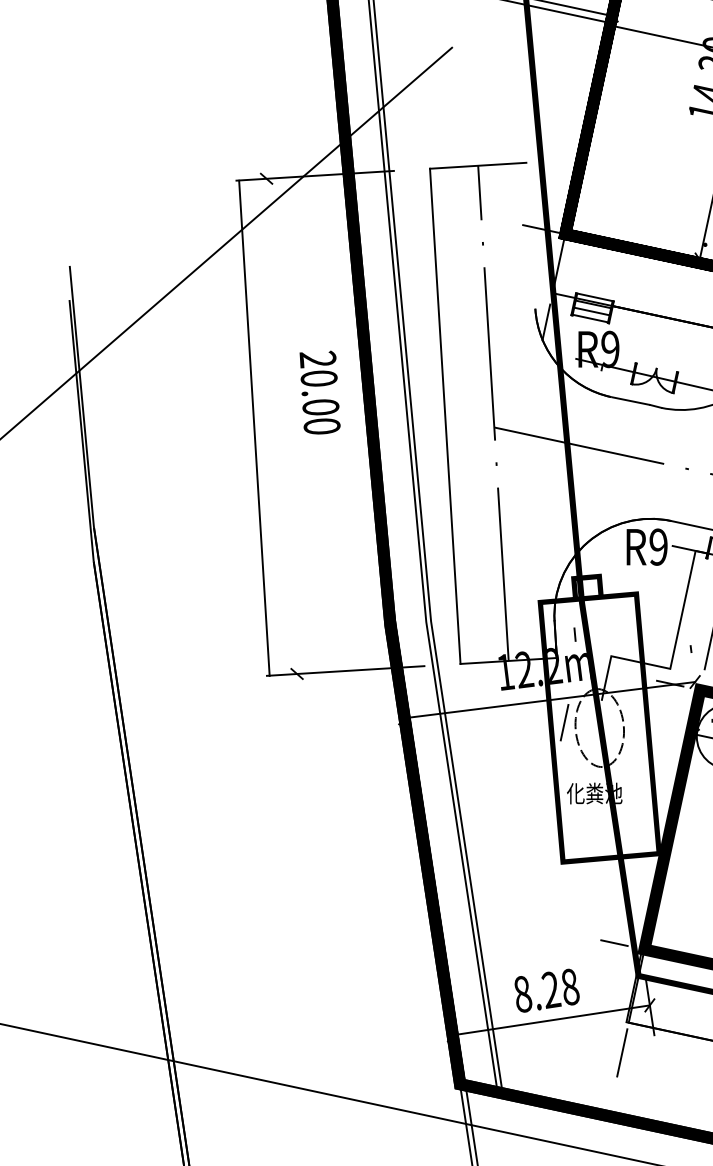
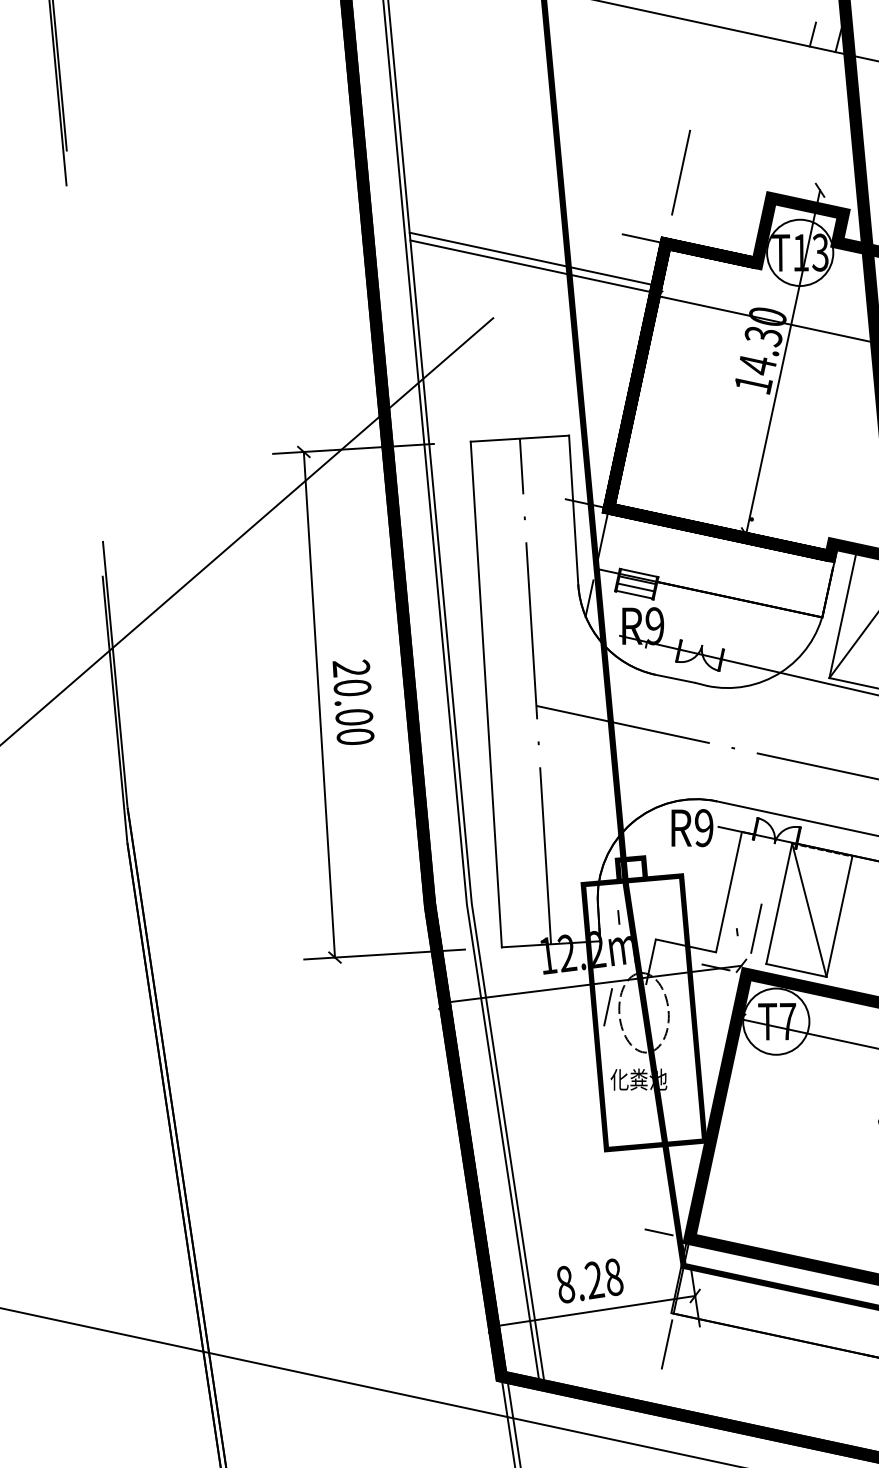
line: (530, 235) -> (573, 509), added
text: (320, 391) -> (353, 701), moved
line: (254, 428) -> (319, 704), moved

